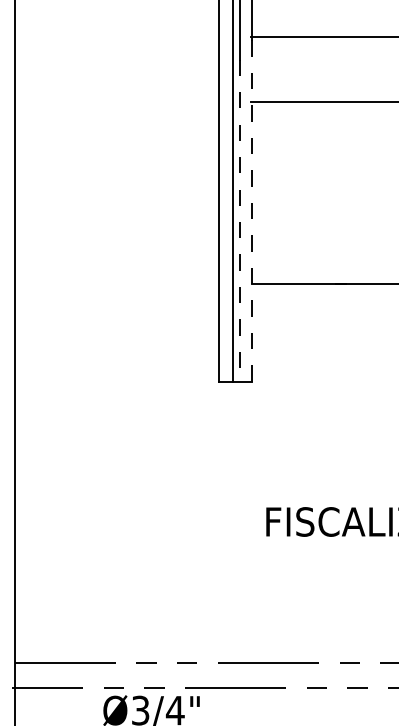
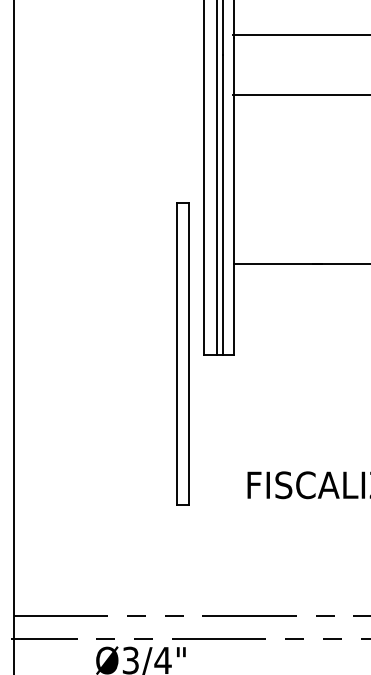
line: (251, 210) -> (233, 195), dashed -> solid
line: (240, 221) -> (223, 205), dashed -> solid
part: (196, 381) -> (182, 354), added

